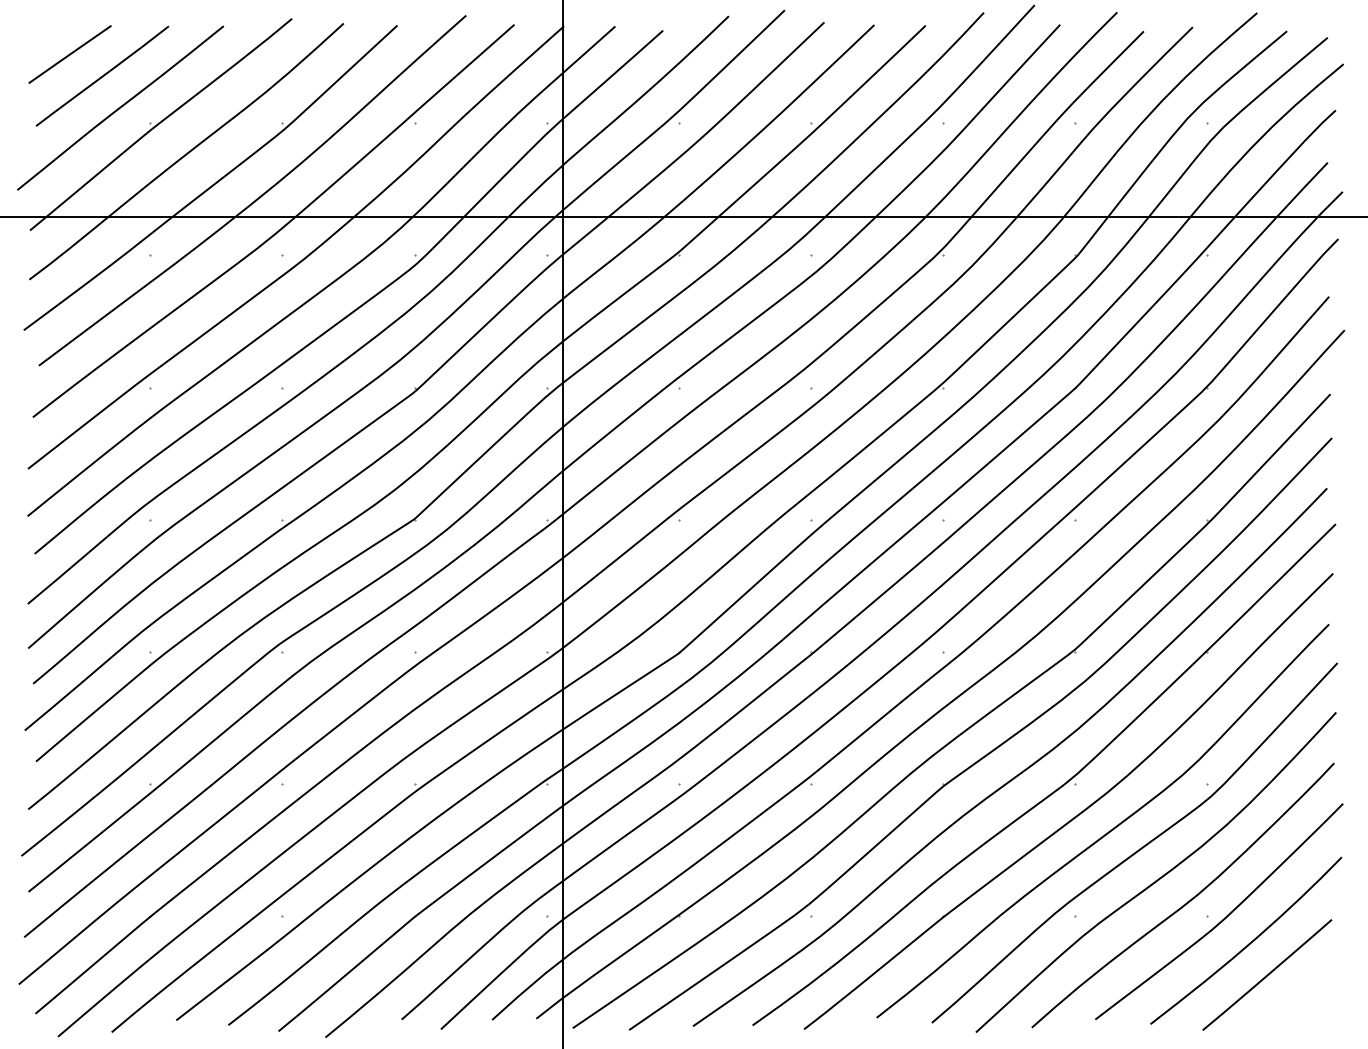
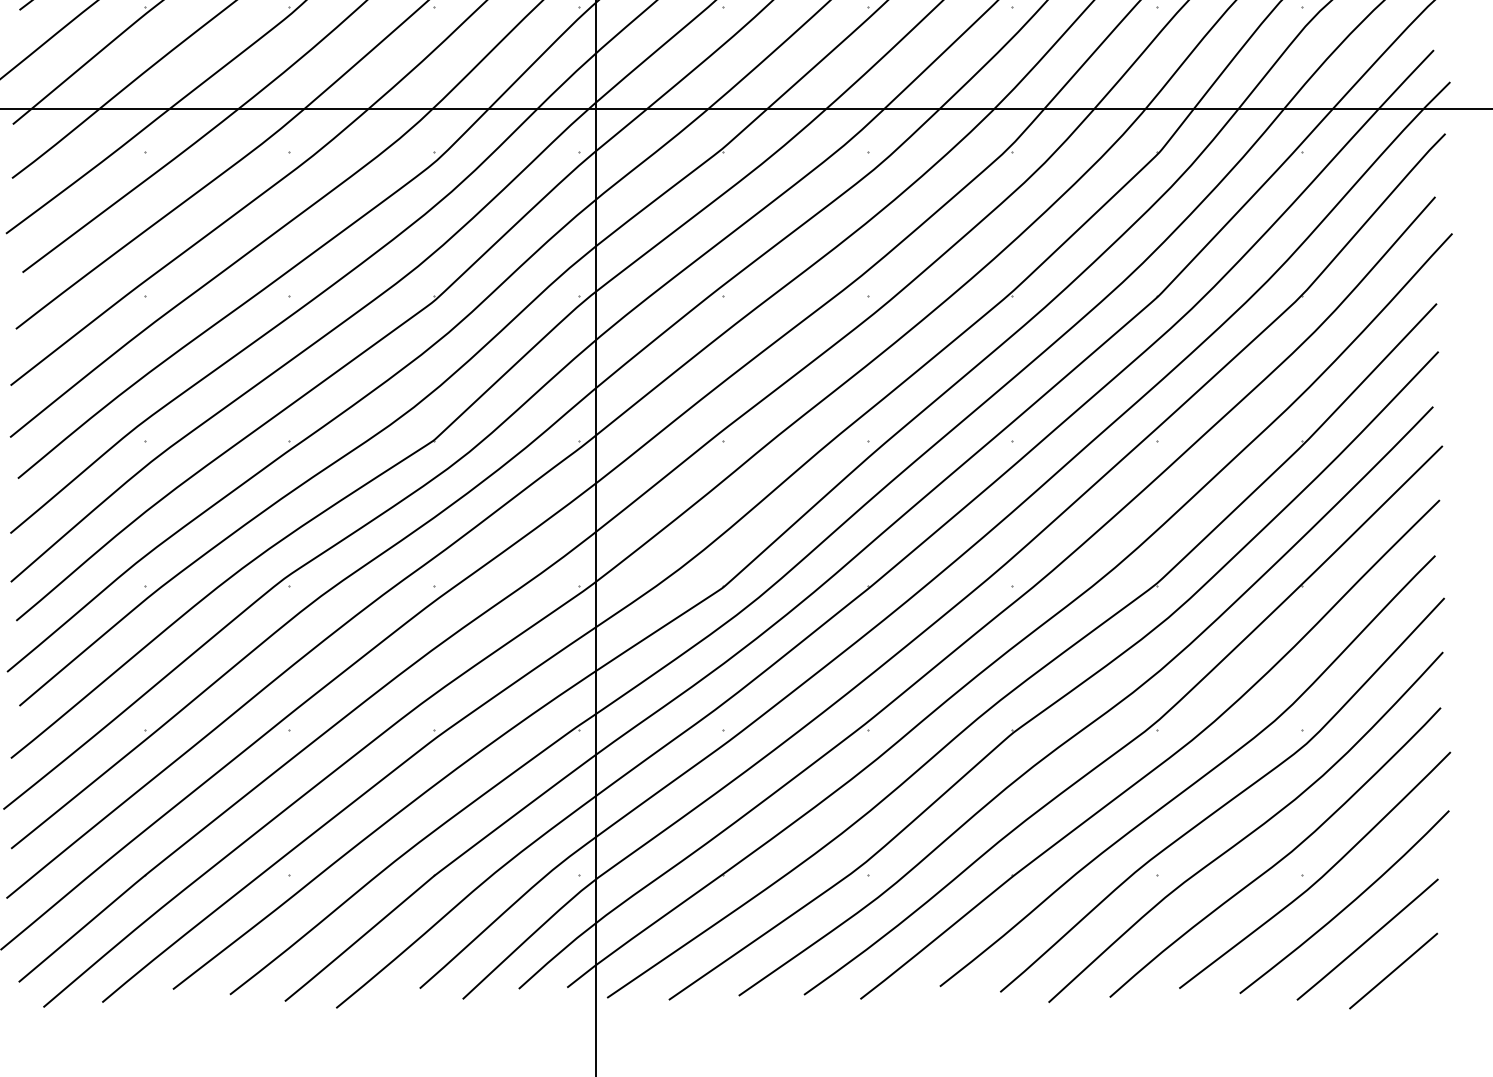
line: (1290, 1003) -> (1393, 970), added

